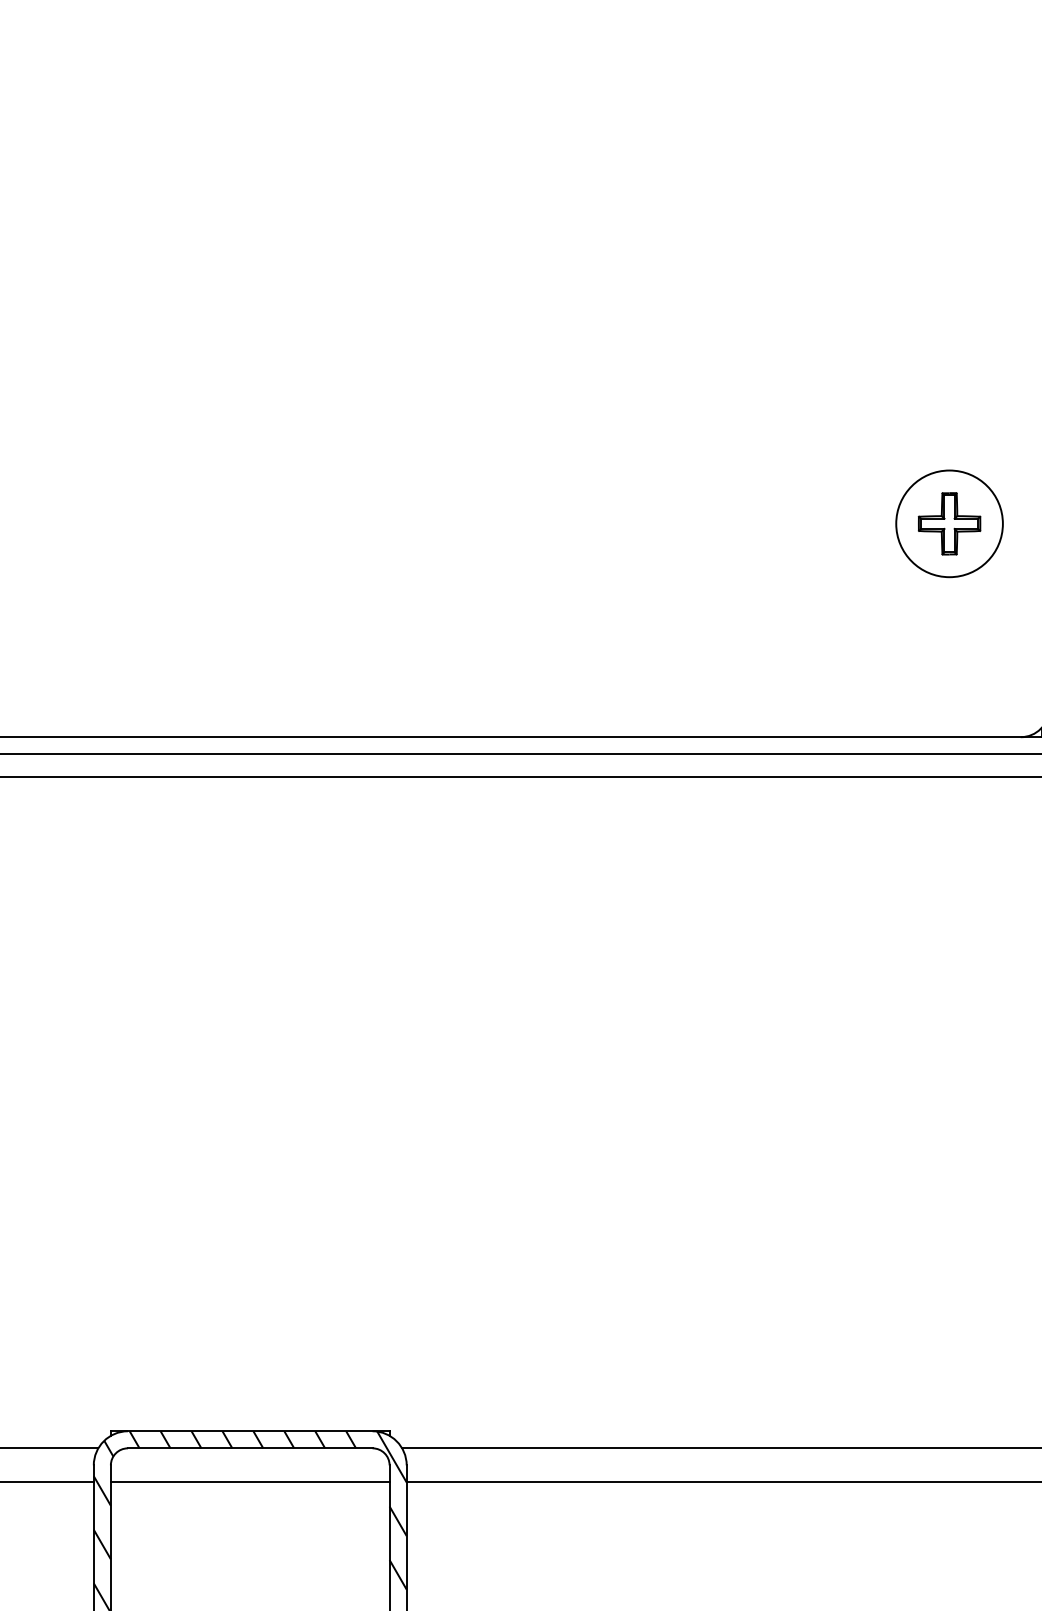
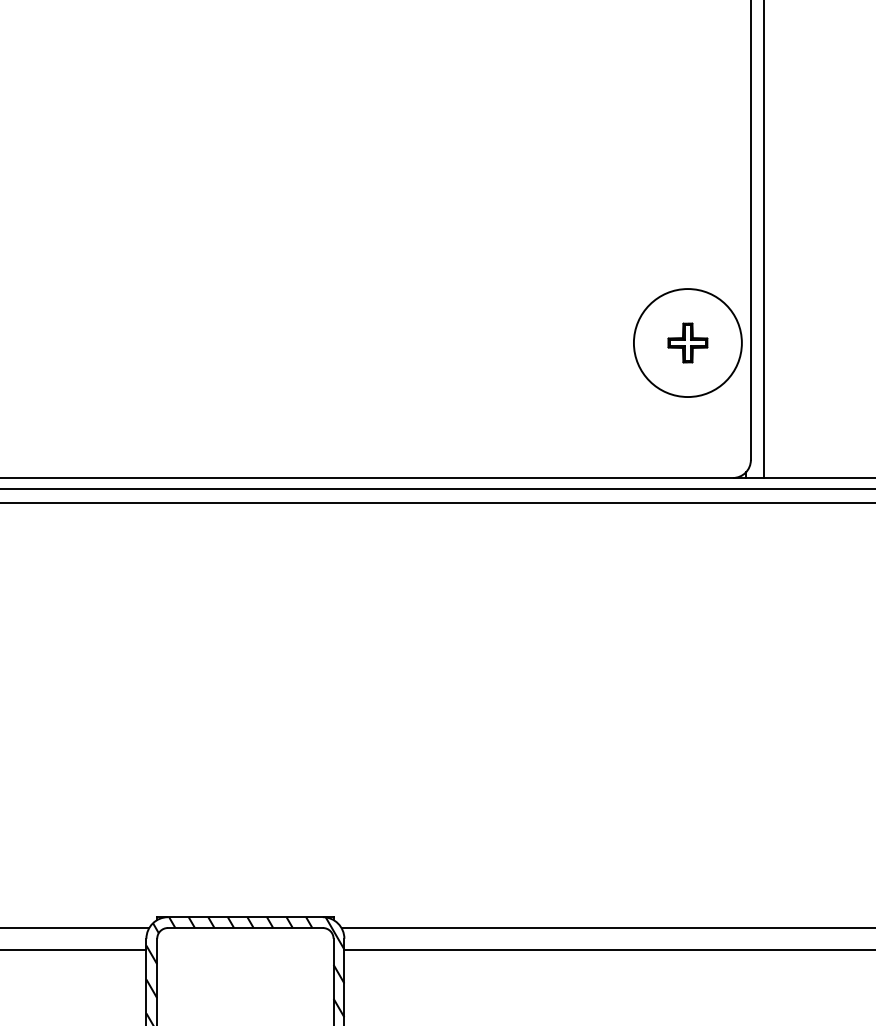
circle: (948, 523) -> (687, 342), size x1.6
line: (250, 1482) -> (245, 949), removed

